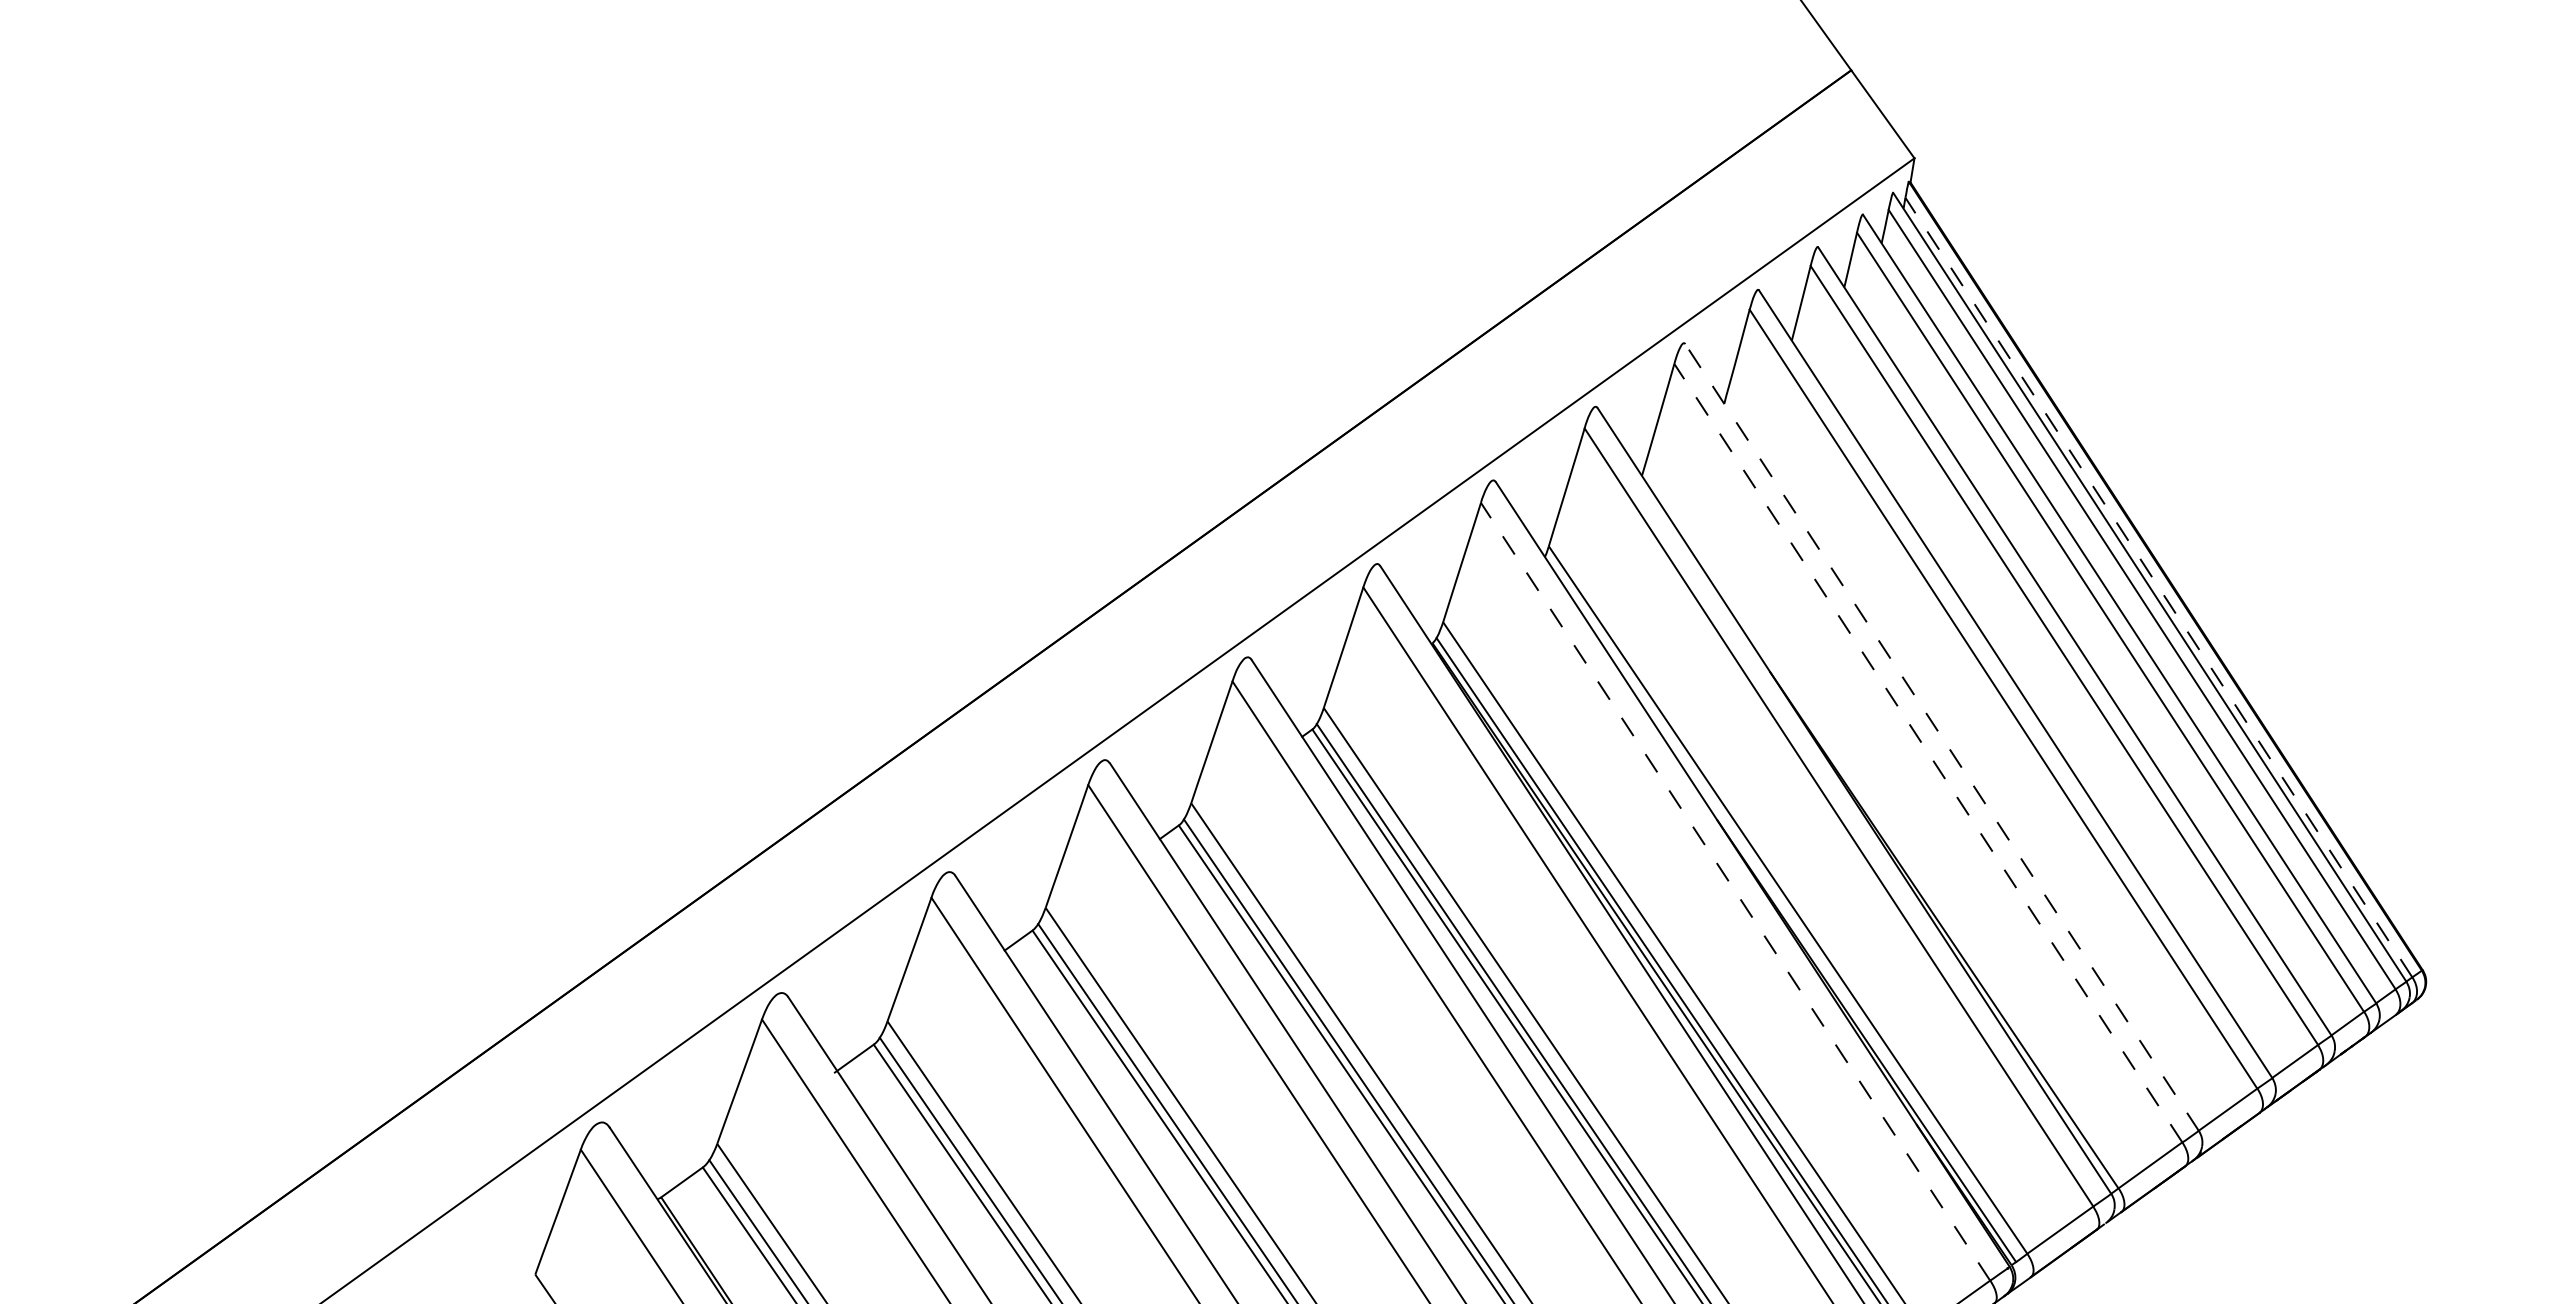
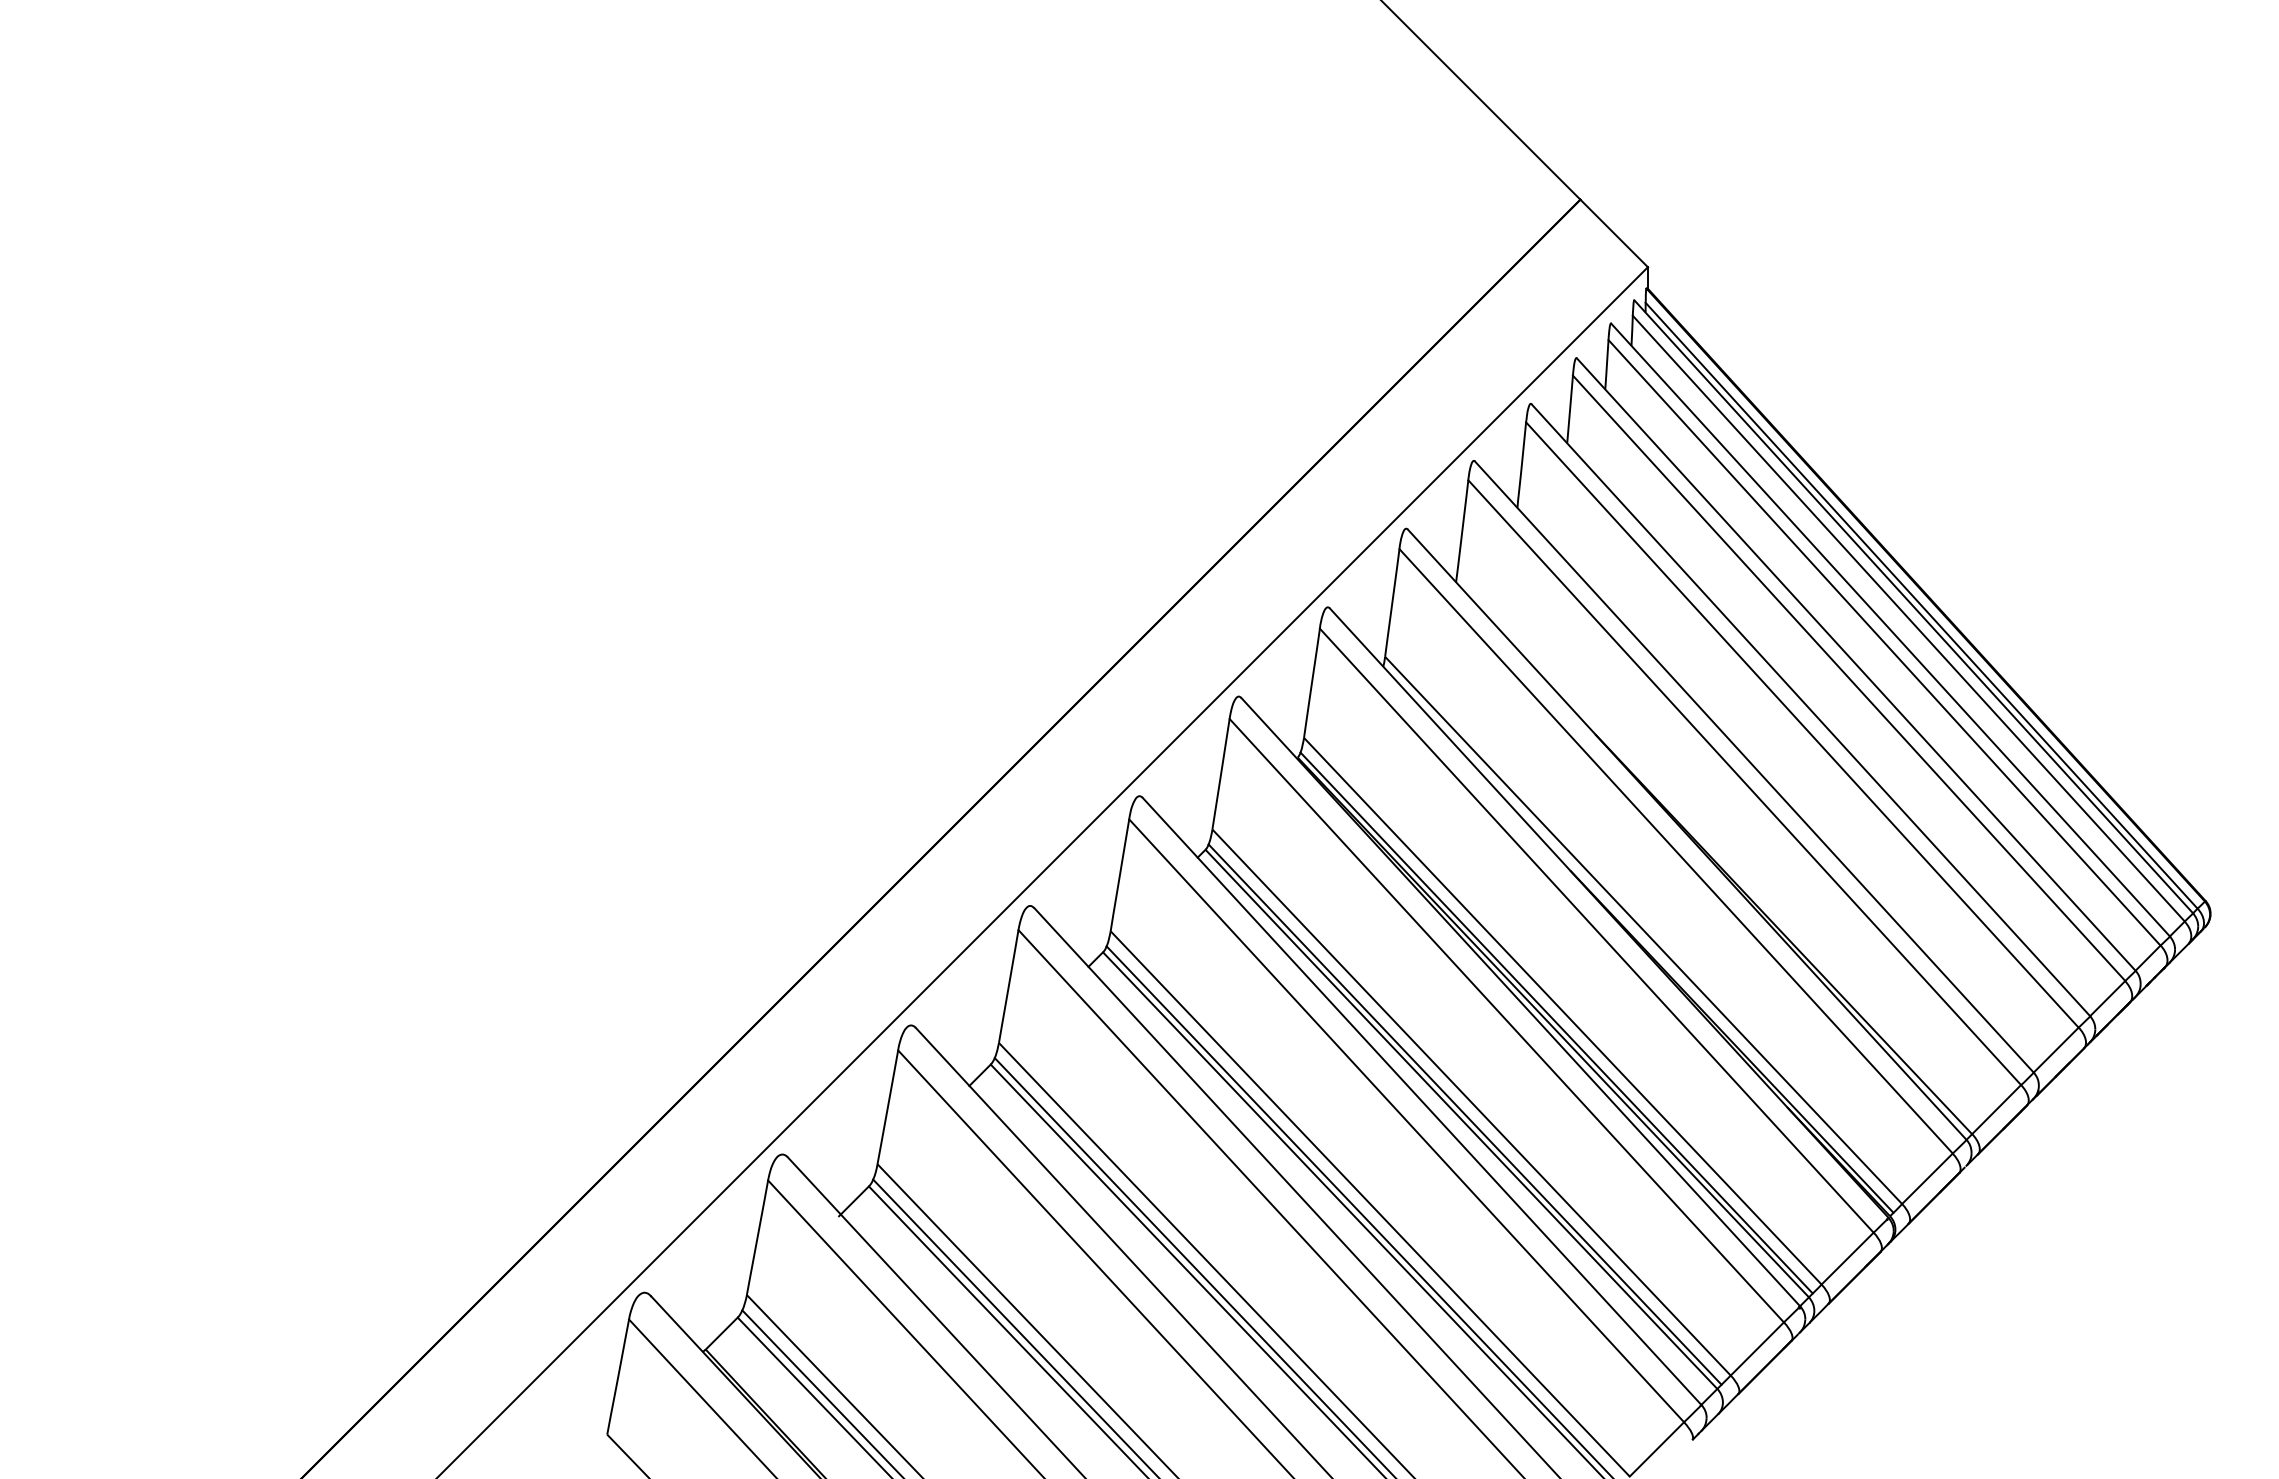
line: (2158, 587) -> (1921, 605), dashed -> solid
line: (1942, 737) -> (1754, 767), dashed -> solid
line: (1928, 752) -> (1744, 782), dashed -> solid
line: (1735, 891) -> (1596, 930), dashed -> solid

